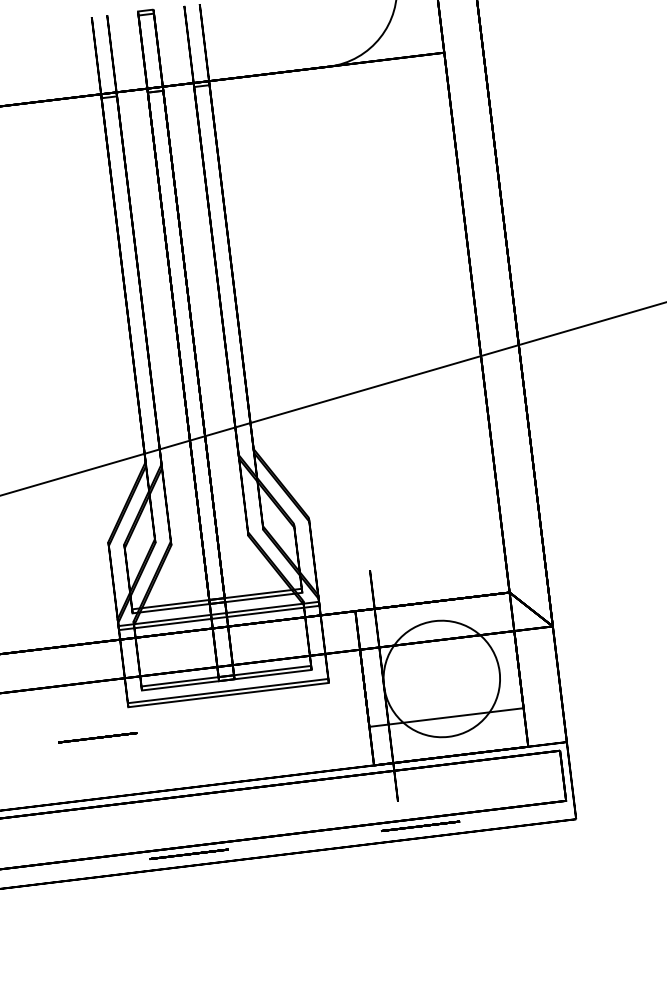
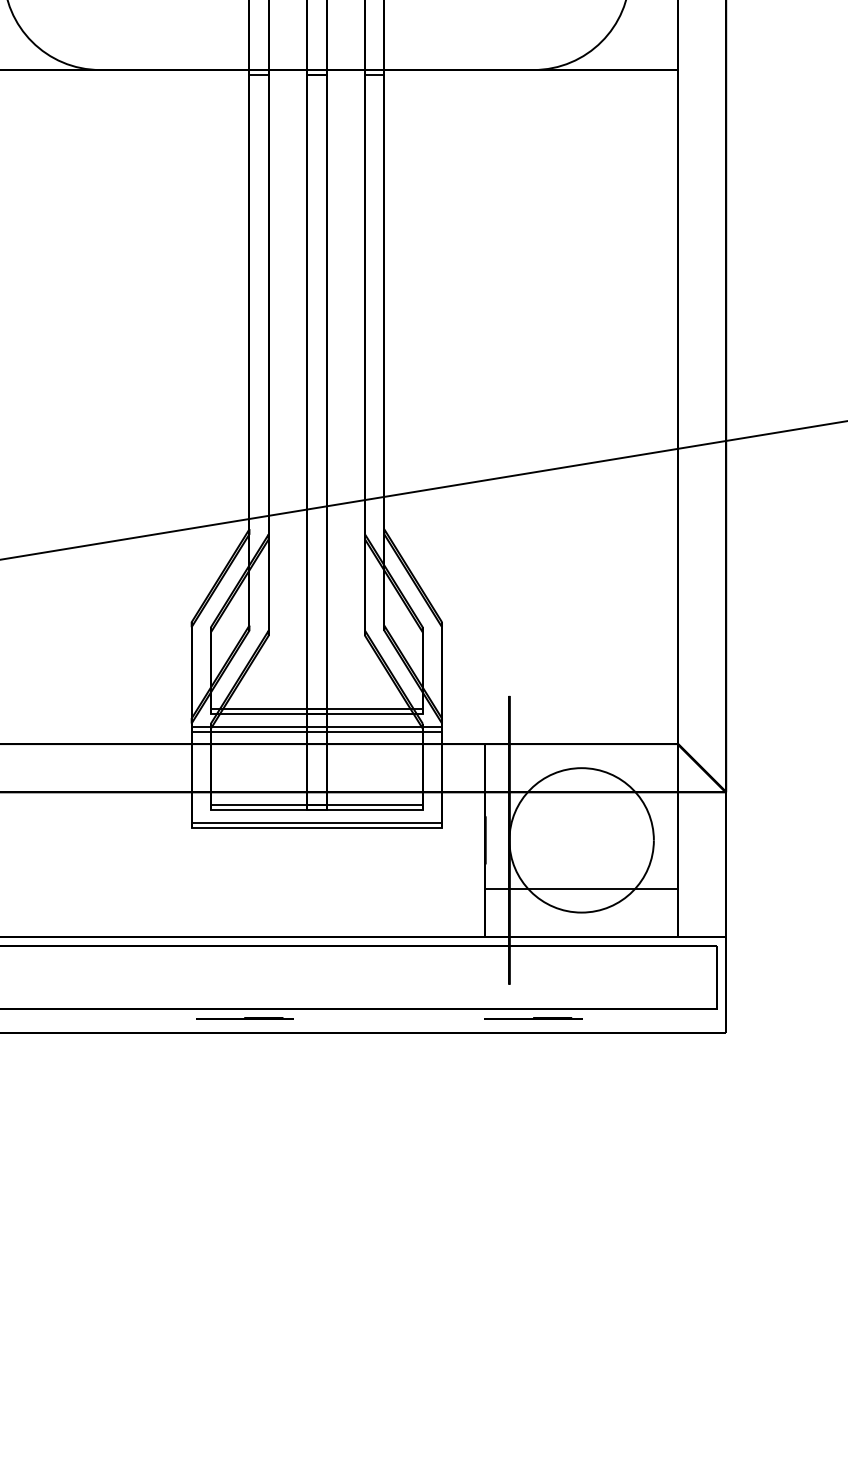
line: (97, 737) -> (149, 861), removed

